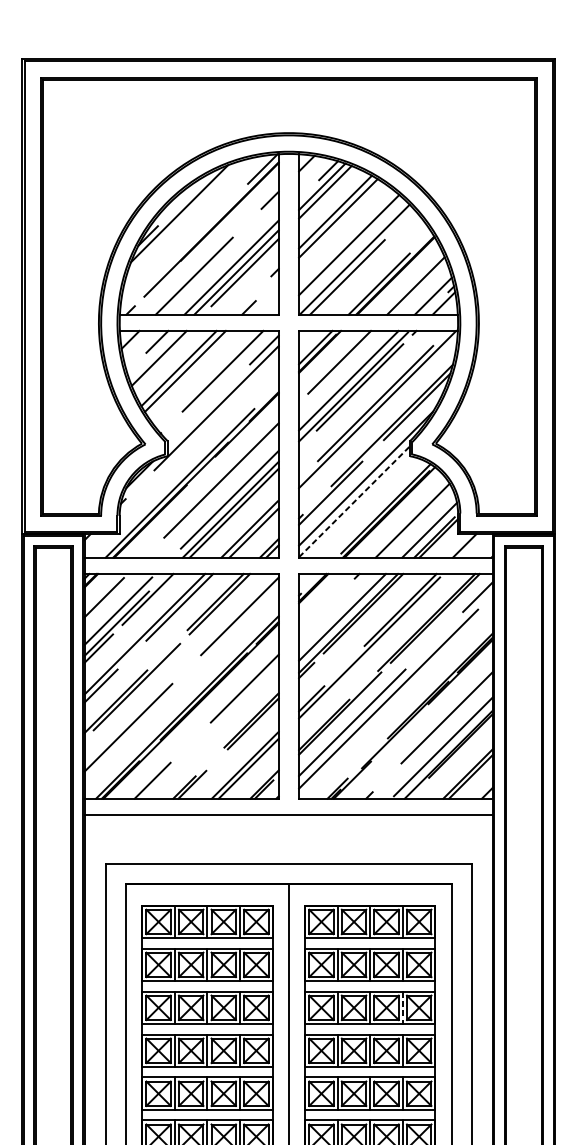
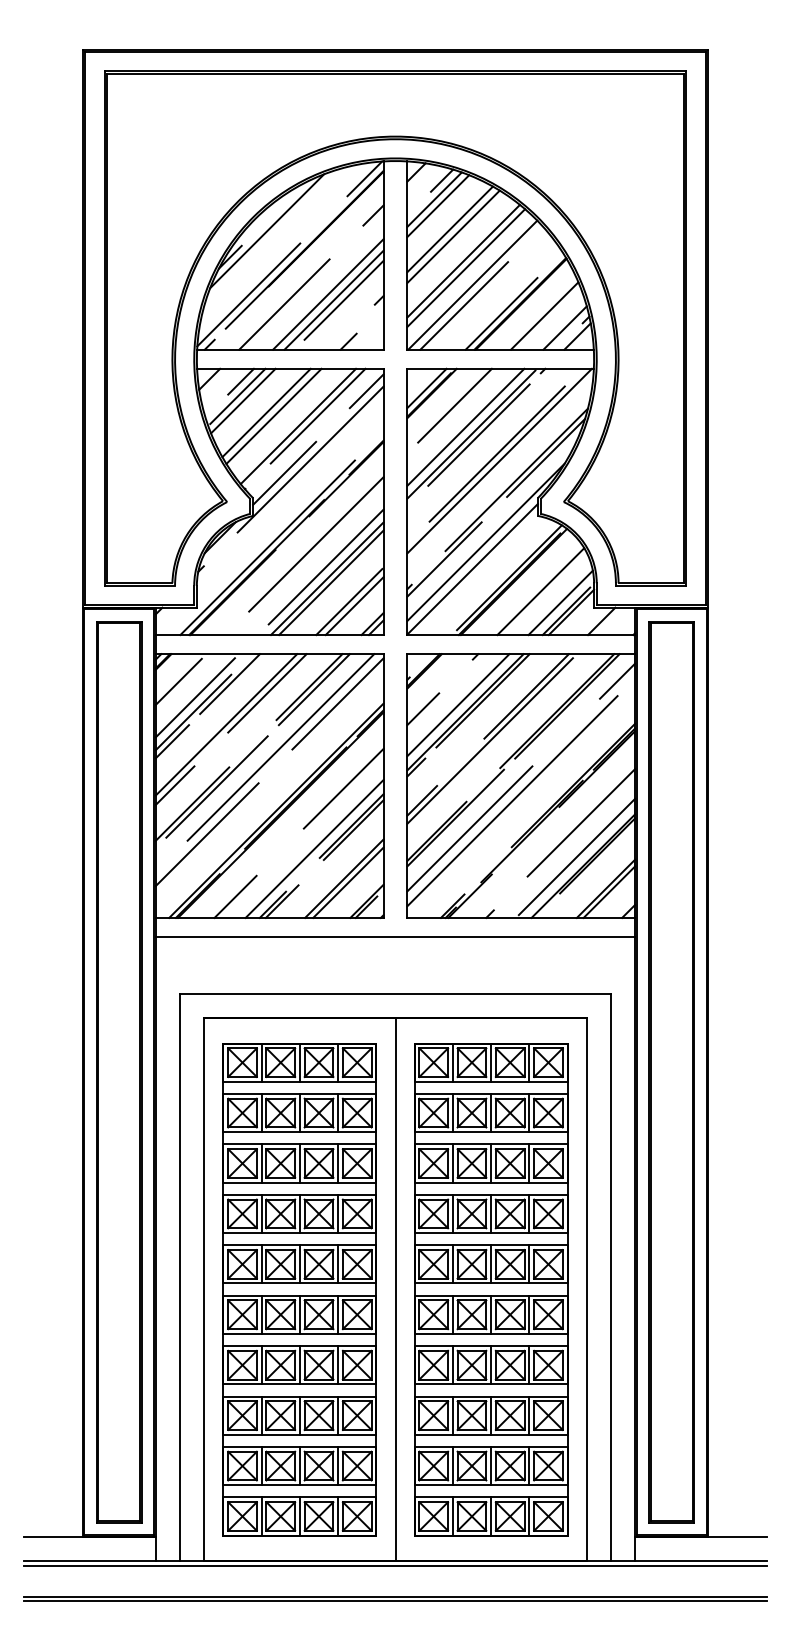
line: (346, 238) -> (463, 260), added
line: (163, 267) -> (248, 294), added
line: (154, 354) -> (237, 396), added
line: (206, 380) -> (298, 426), added
line: (194, 419) -> (284, 472), added
line: (355, 501) -> (473, 568), dashed -> solid
line: (312, 621) -> (423, 709), added
line: (190, 653) -> (280, 747), added
line: (219, 739) -> (314, 848), added
line: (403, 1008) -> (529, 1164), dashed -> solid

